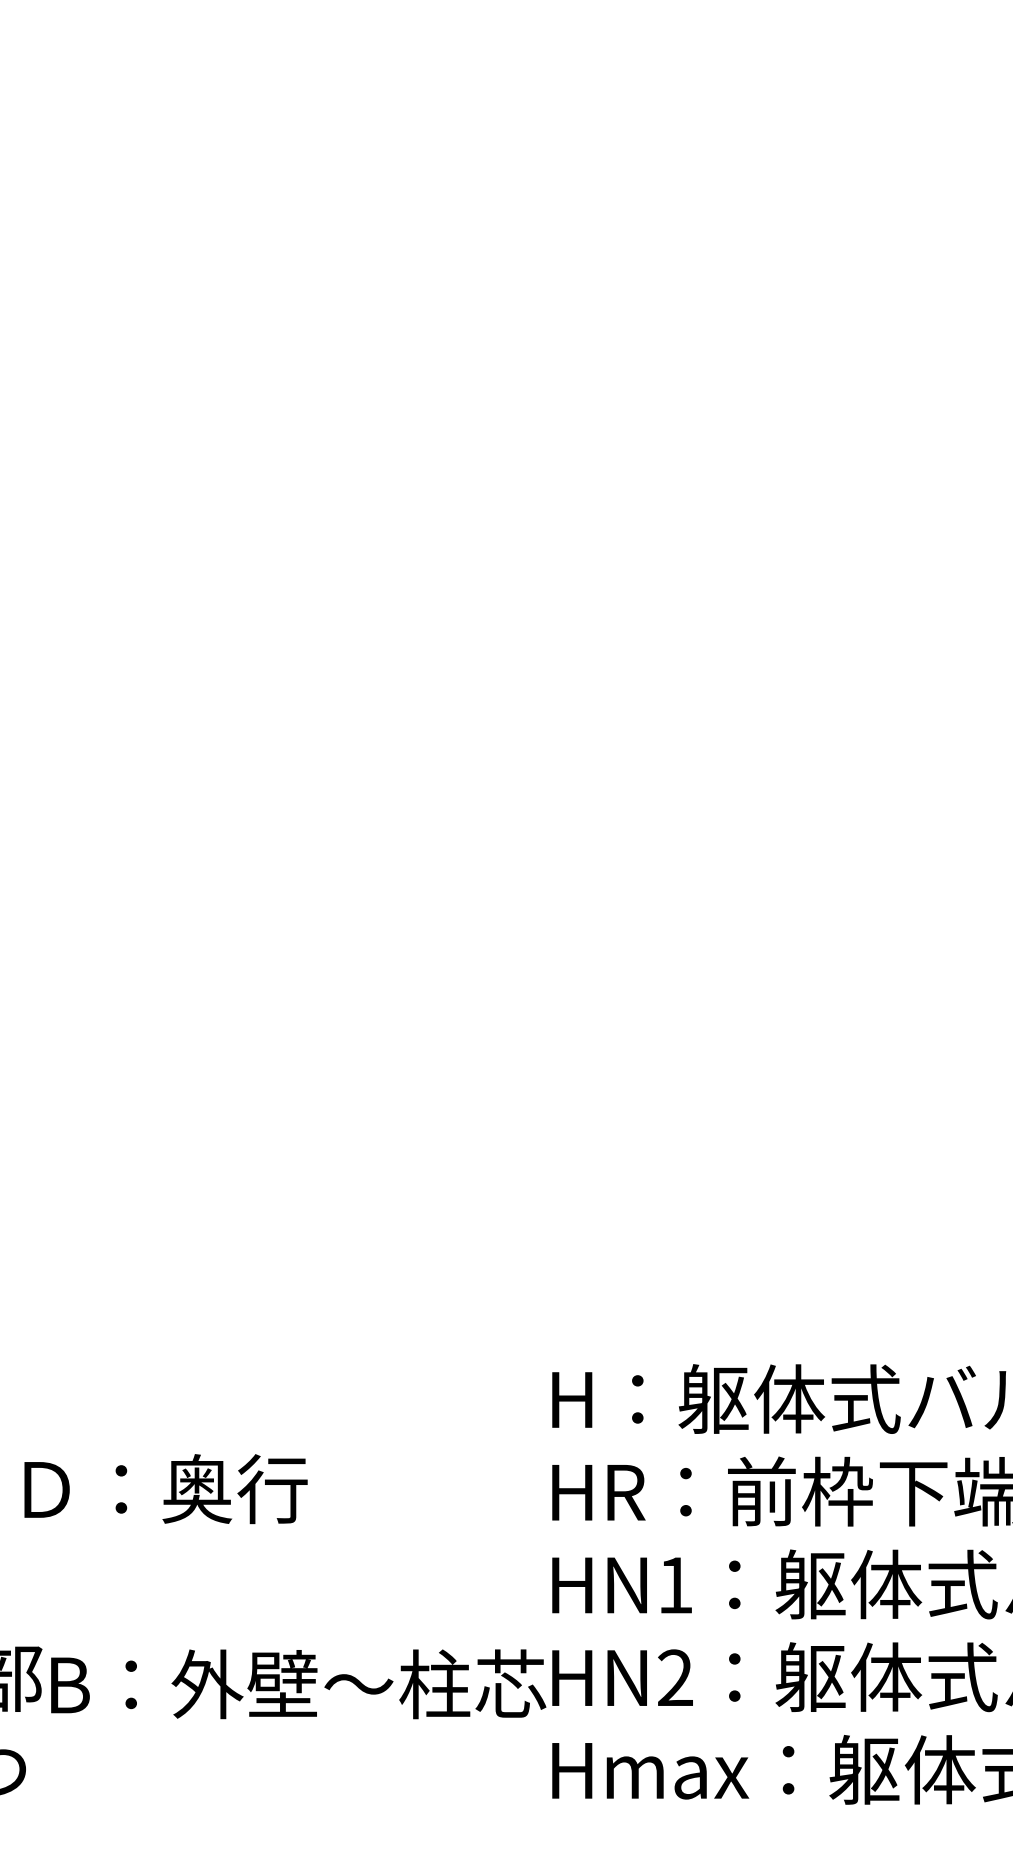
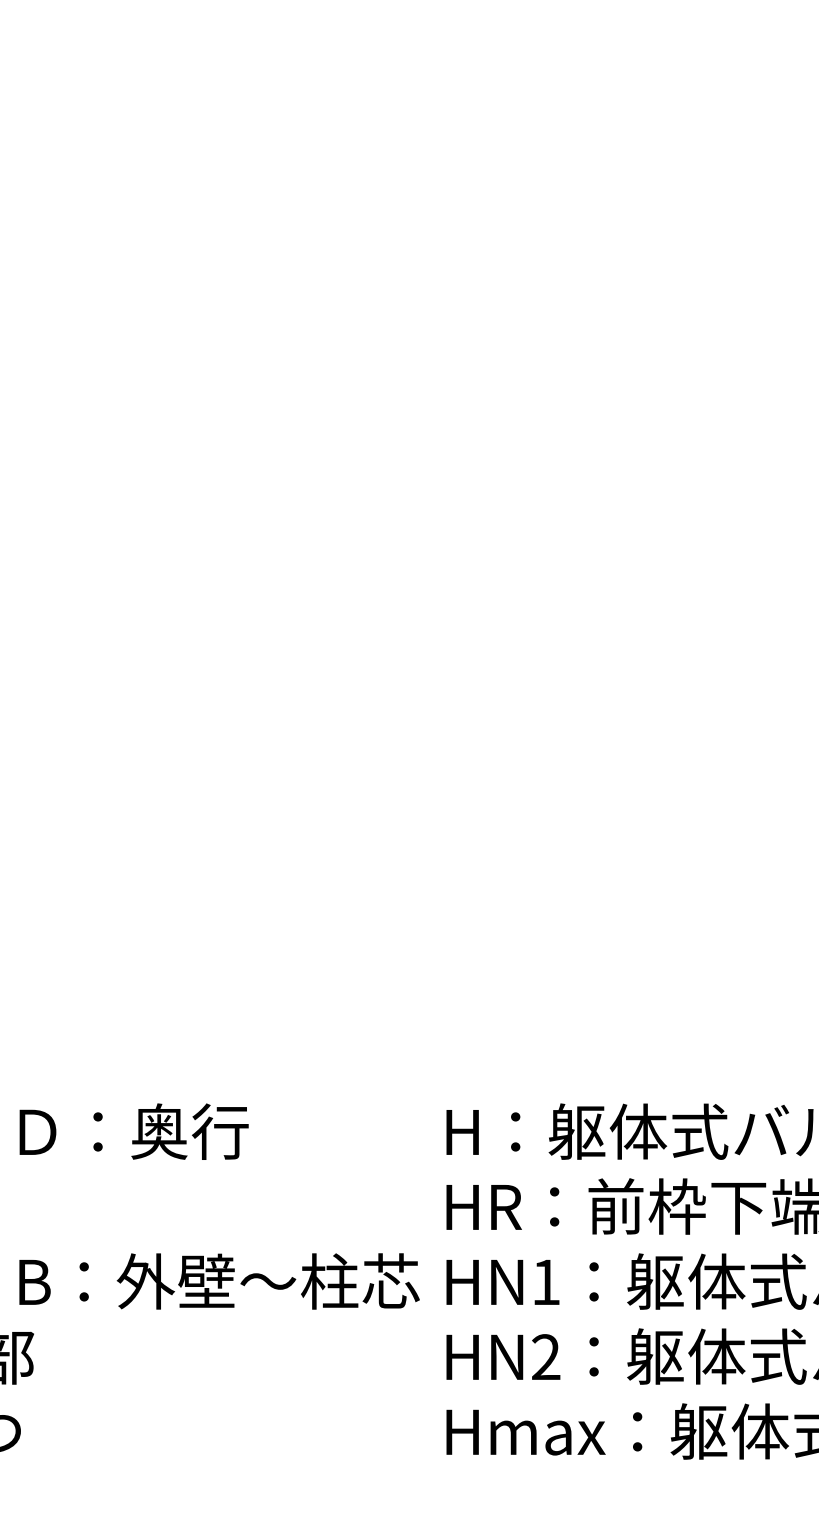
text: (165, 1489) -> (133, 1132), moved
text: (298, 1684) -> (219, 1281), moved

